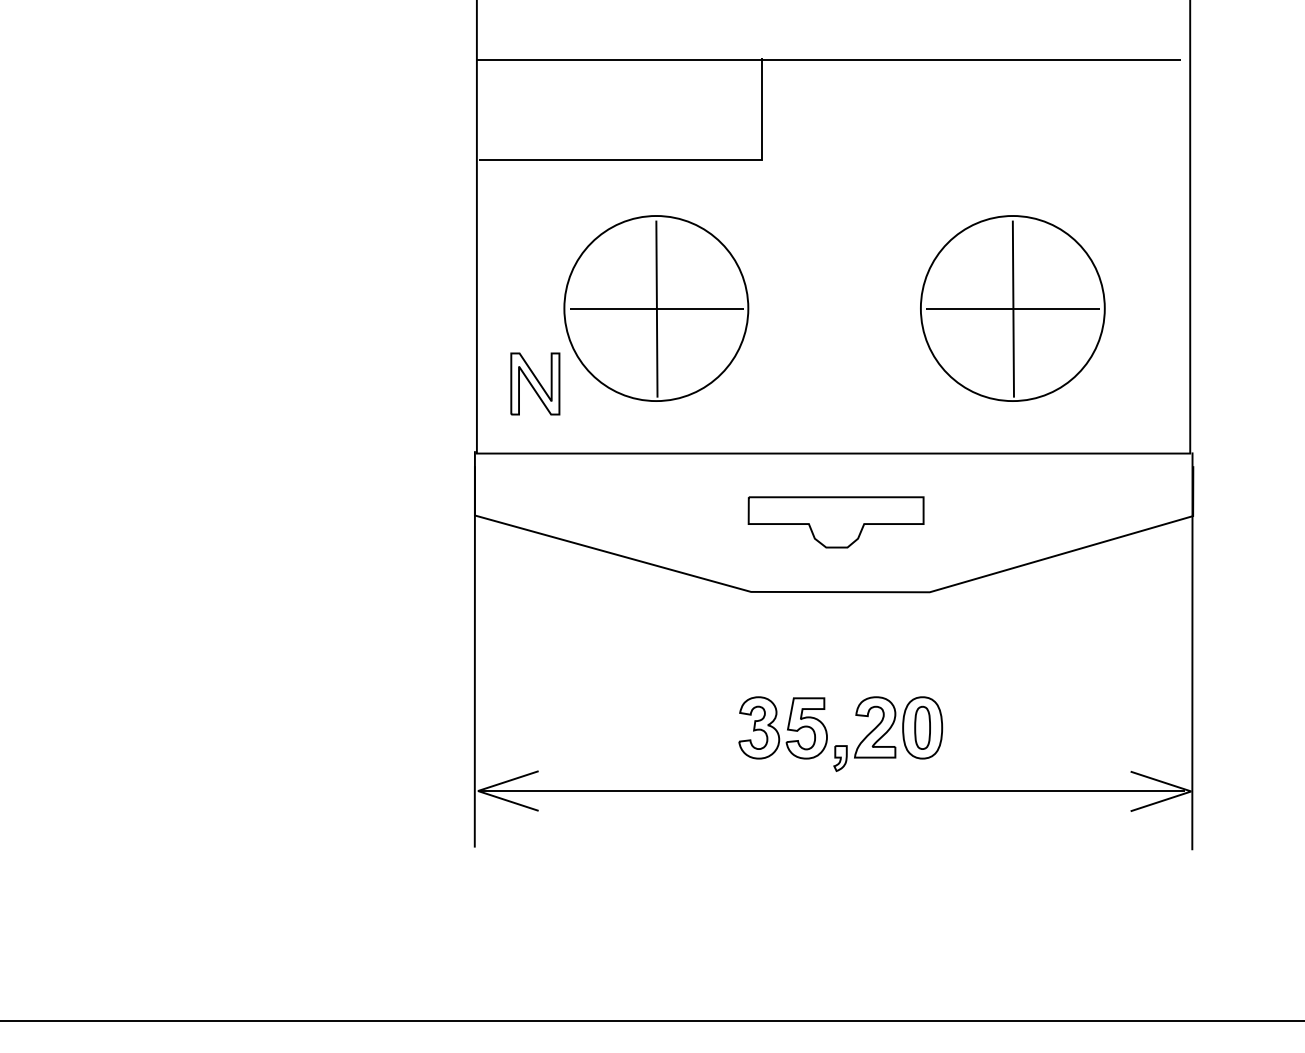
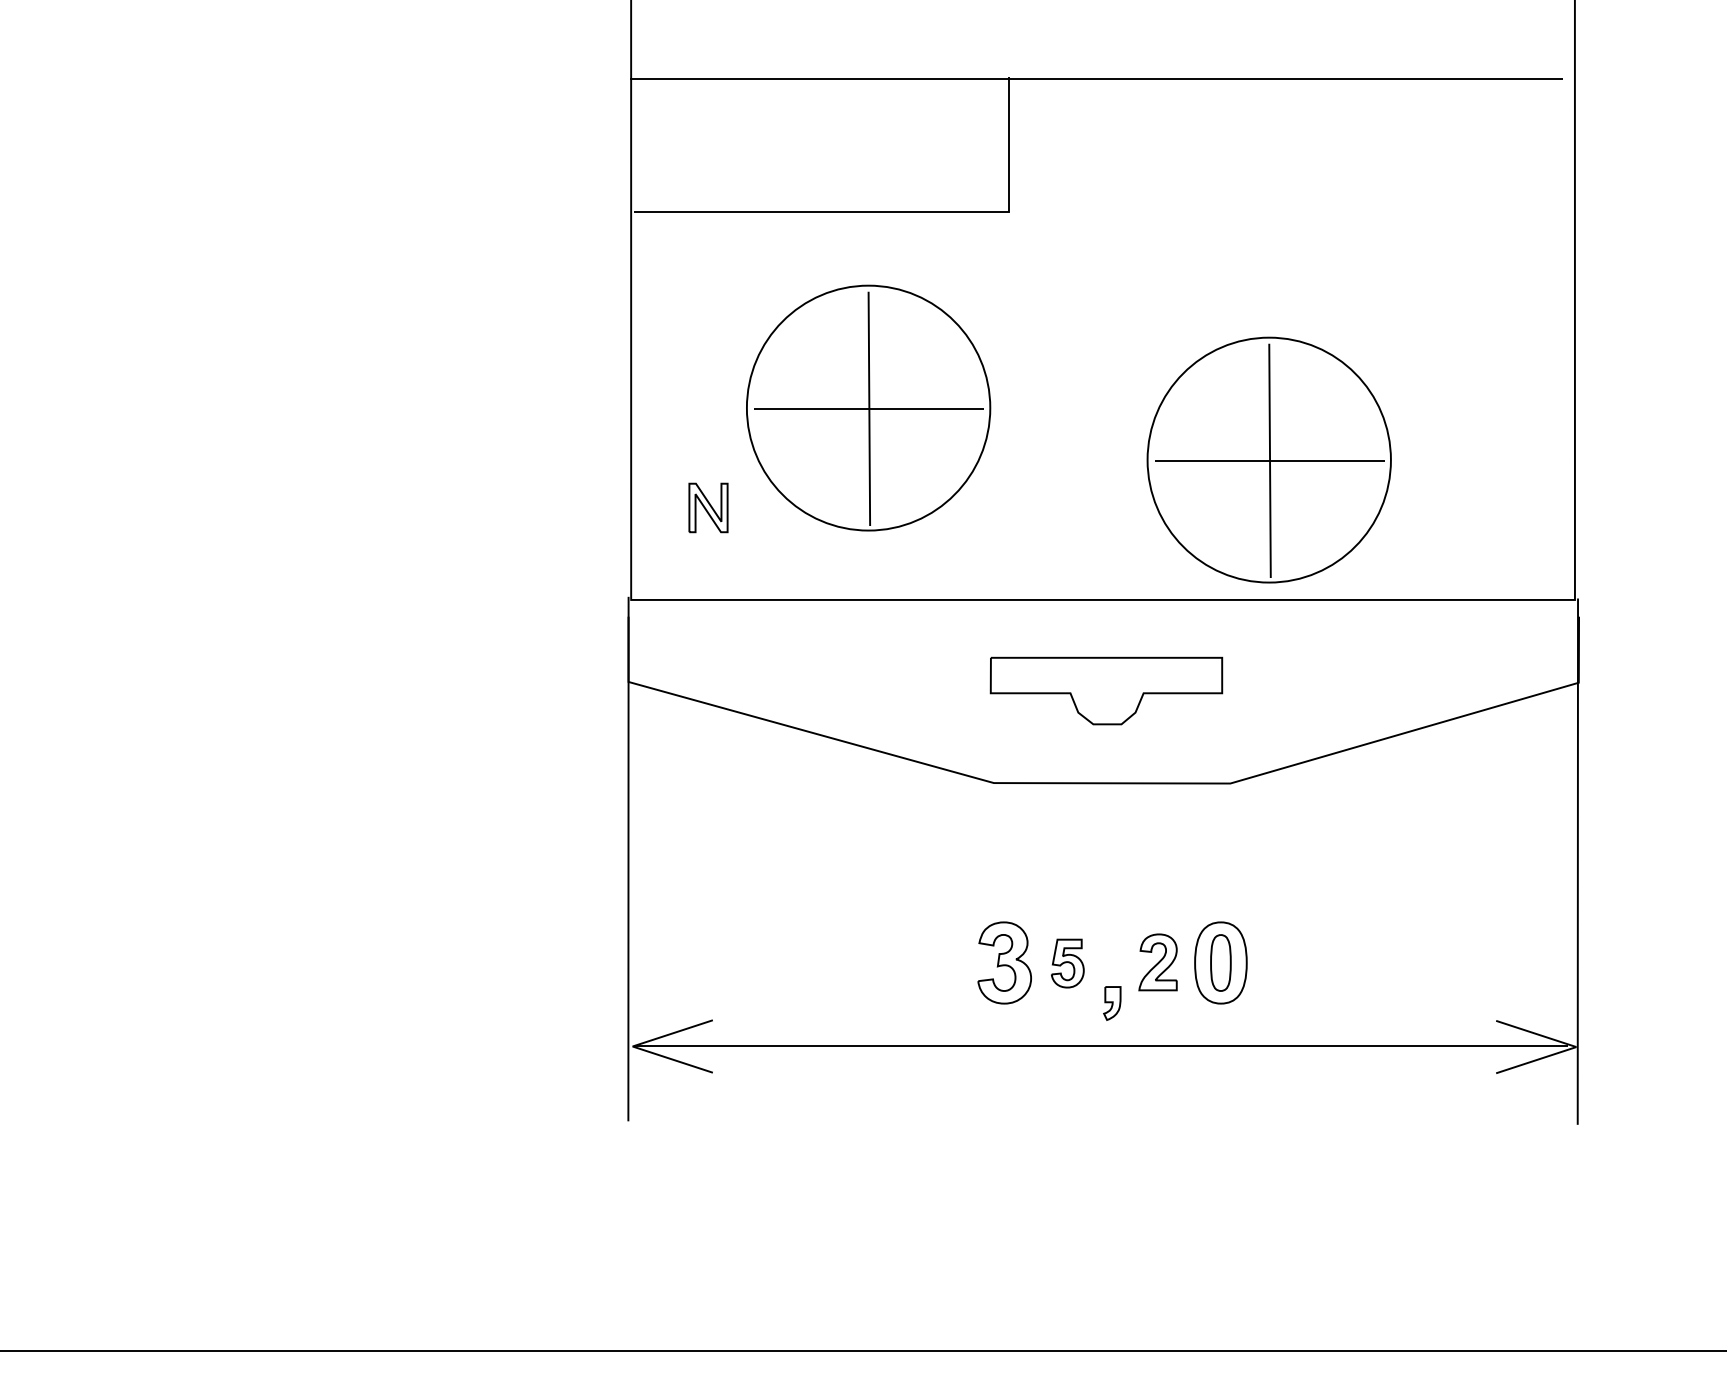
part: (1012, 308) -> (1268, 459), moved
part: (535, 383) -> (708, 507), size x0.6
part: (874, 727) -> (1157, 962), size x0.7
part: (806, 728) -> (1067, 963), size x0.6

